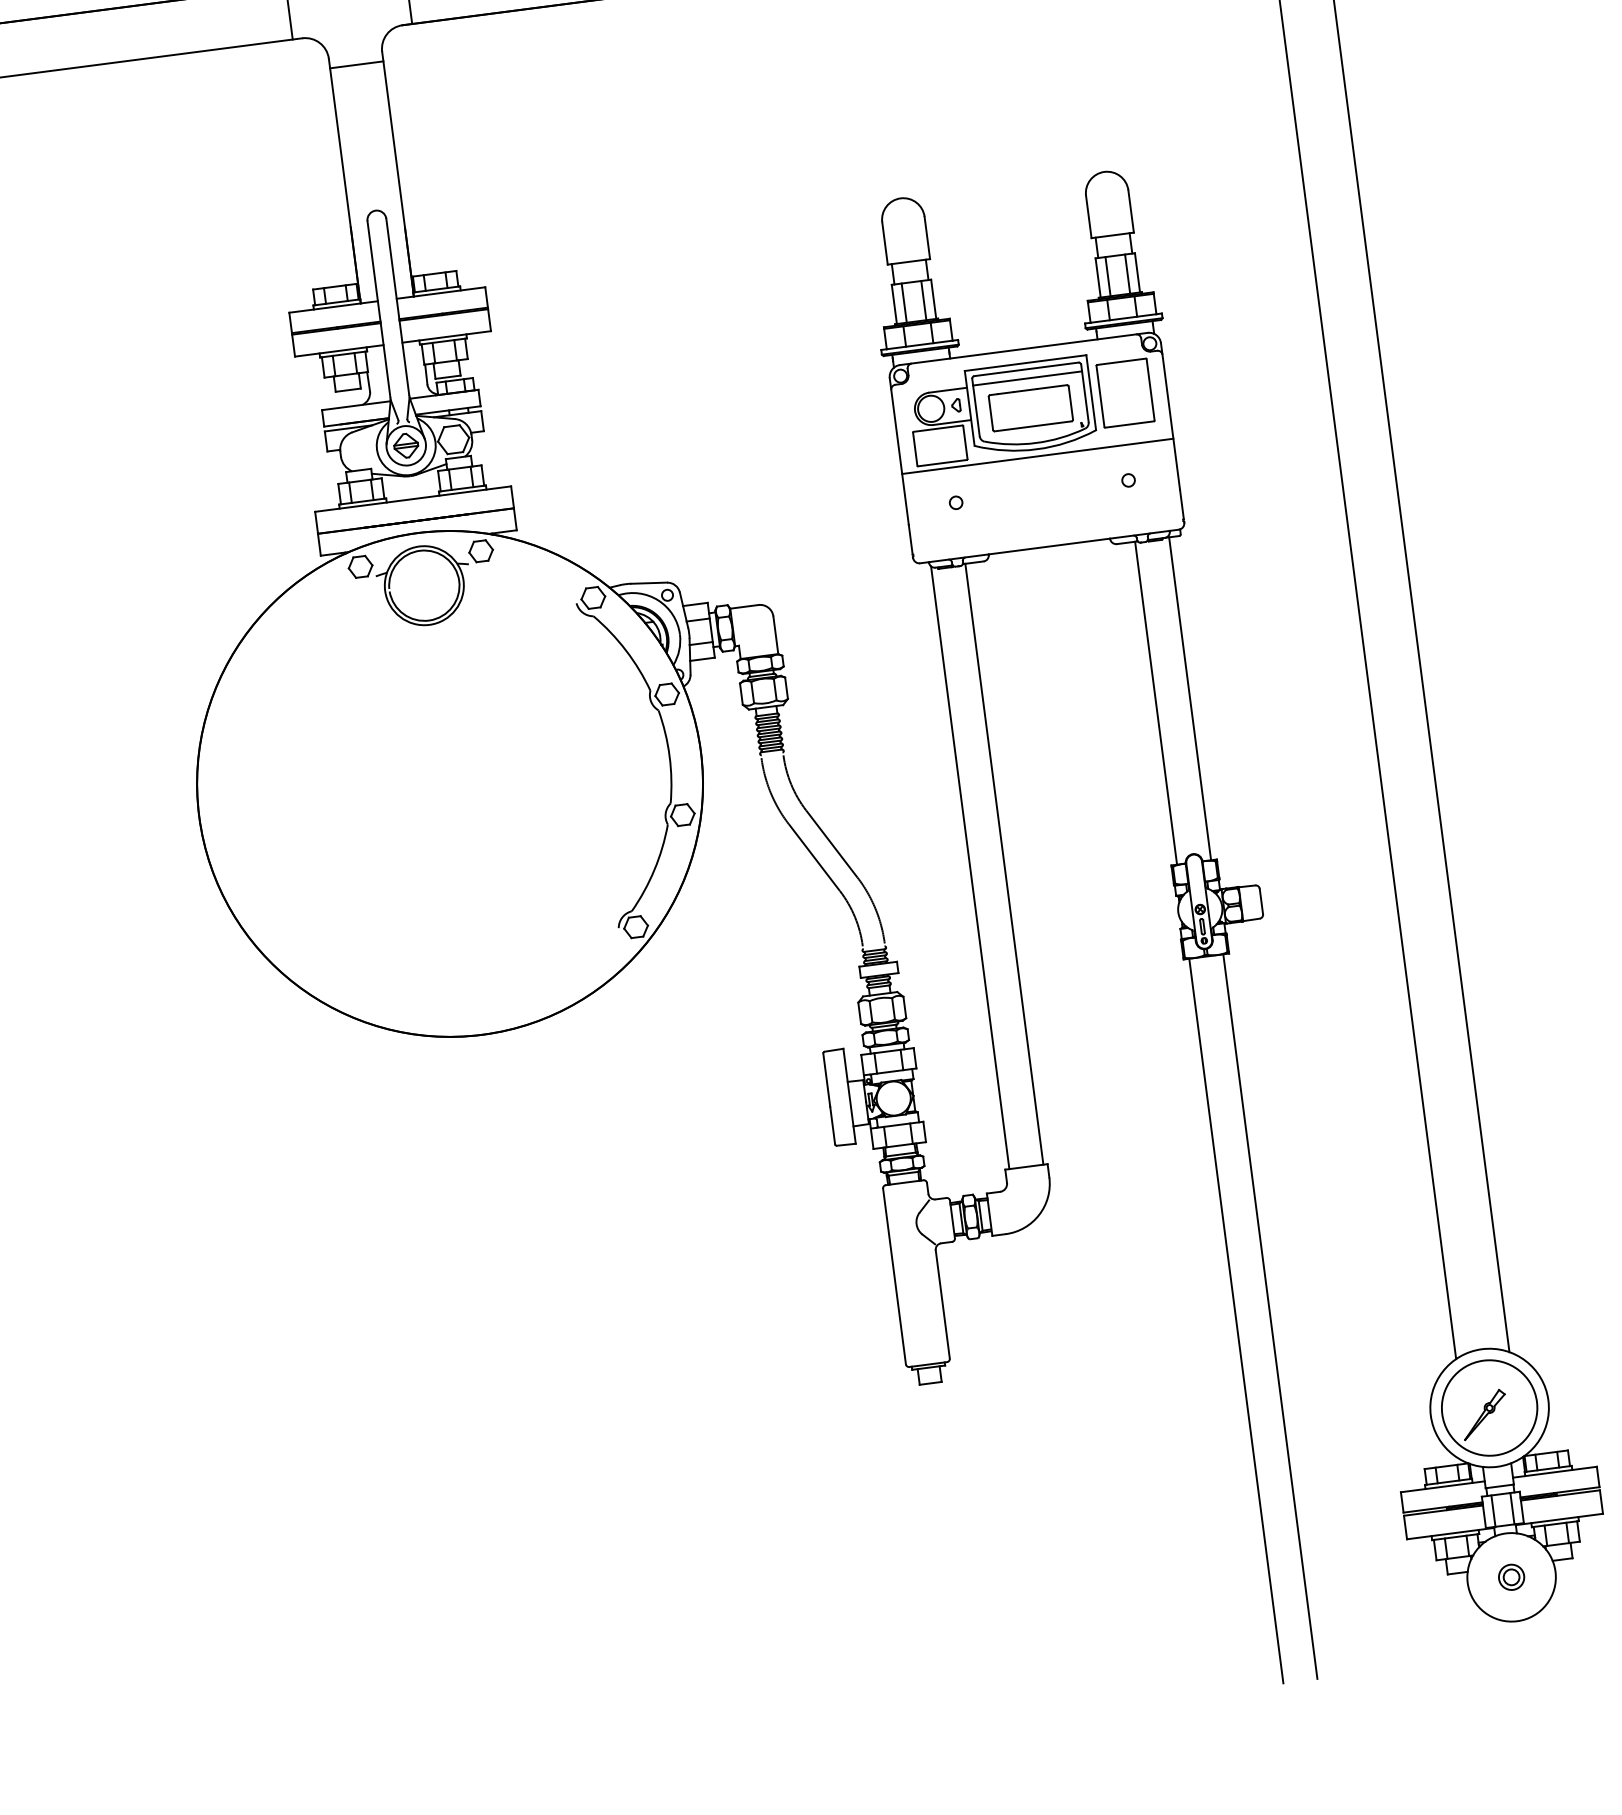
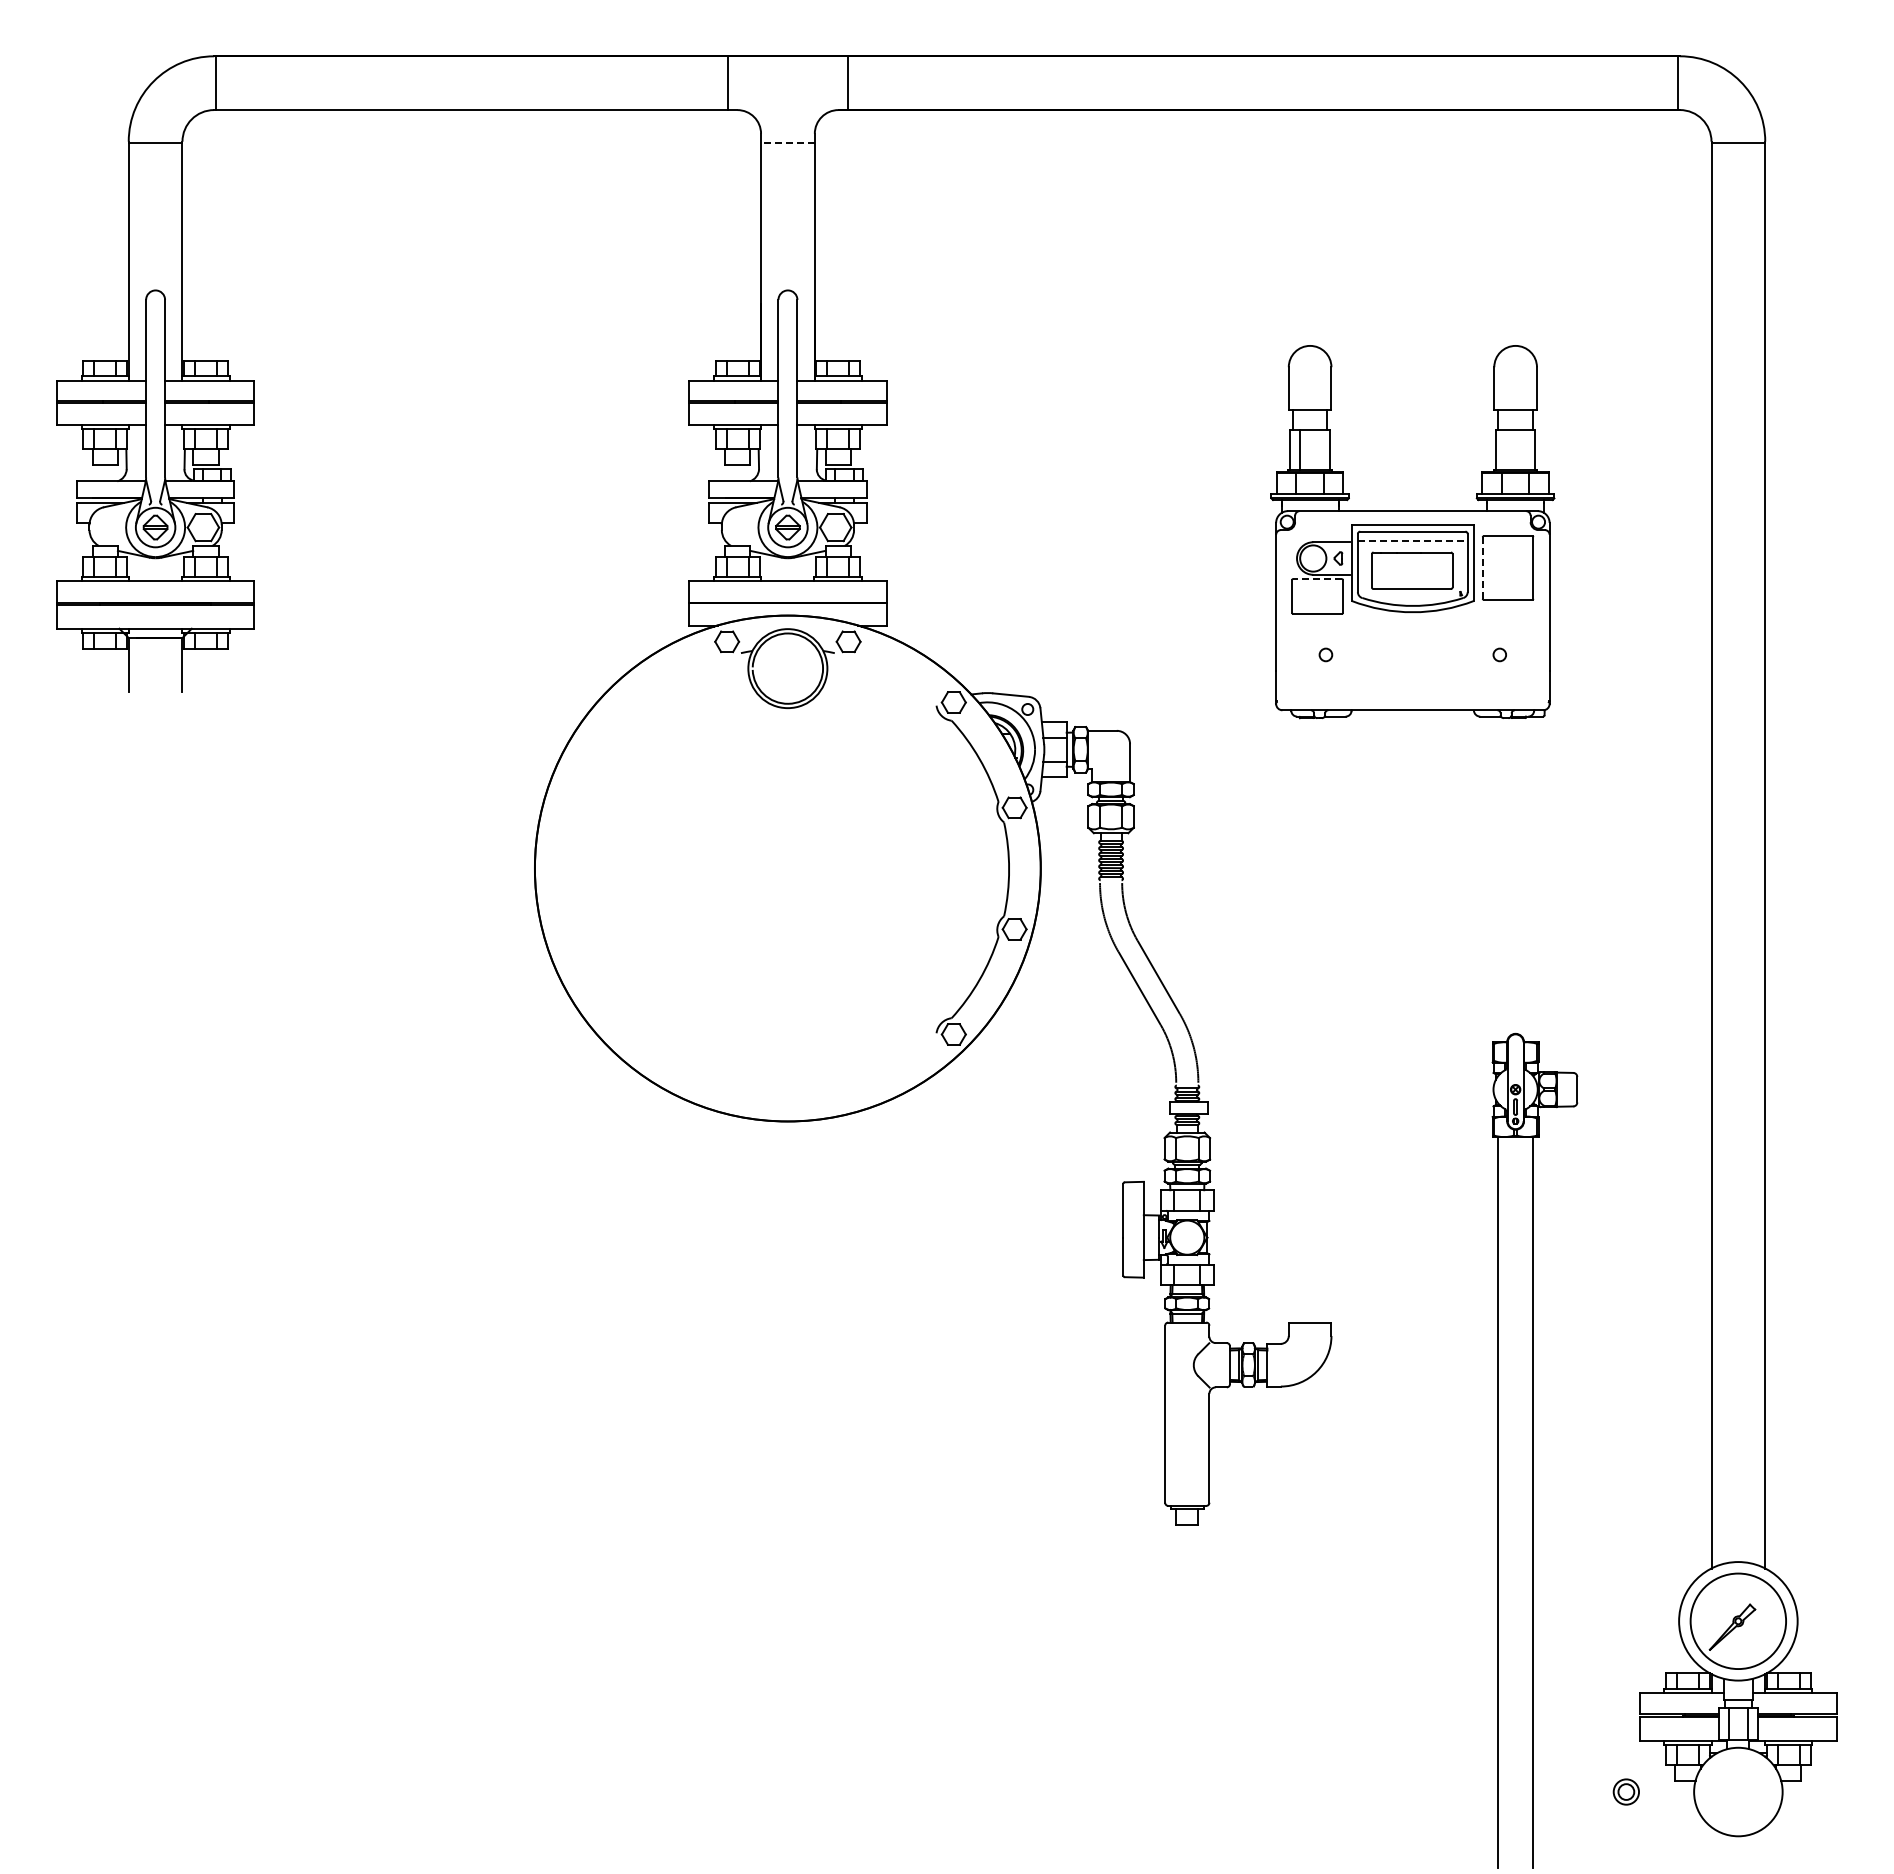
line: (356, 64) -> (787, 143), solid -> dashed
line: (1127, 274) -> (1525, 450), removed
line: (1107, 276) -> (1505, 450), removed
line: (923, 300) -> (1319, 450), removed
line: (1027, 378) -> (1412, 540), solid -> dashed
line: (1100, 396) -> (1482, 568), solid -> dashed
line: (938, 429) -> (1317, 579), solid -> dashed
line: (1037, 456) -> (1412, 619), removed
line: (1189, 698) -> (1532, 879), removed
line: (1156, 703) -> (1498, 879), removed
line: (1004, 864) -> (1327, 1019), removed
line: (969, 867) -> (1292, 1018), removed
part: (1510, 1576) -> (1625, 1791), moved

